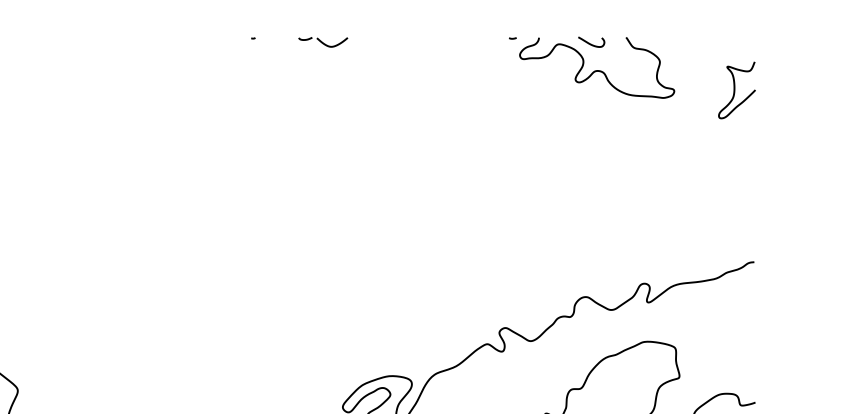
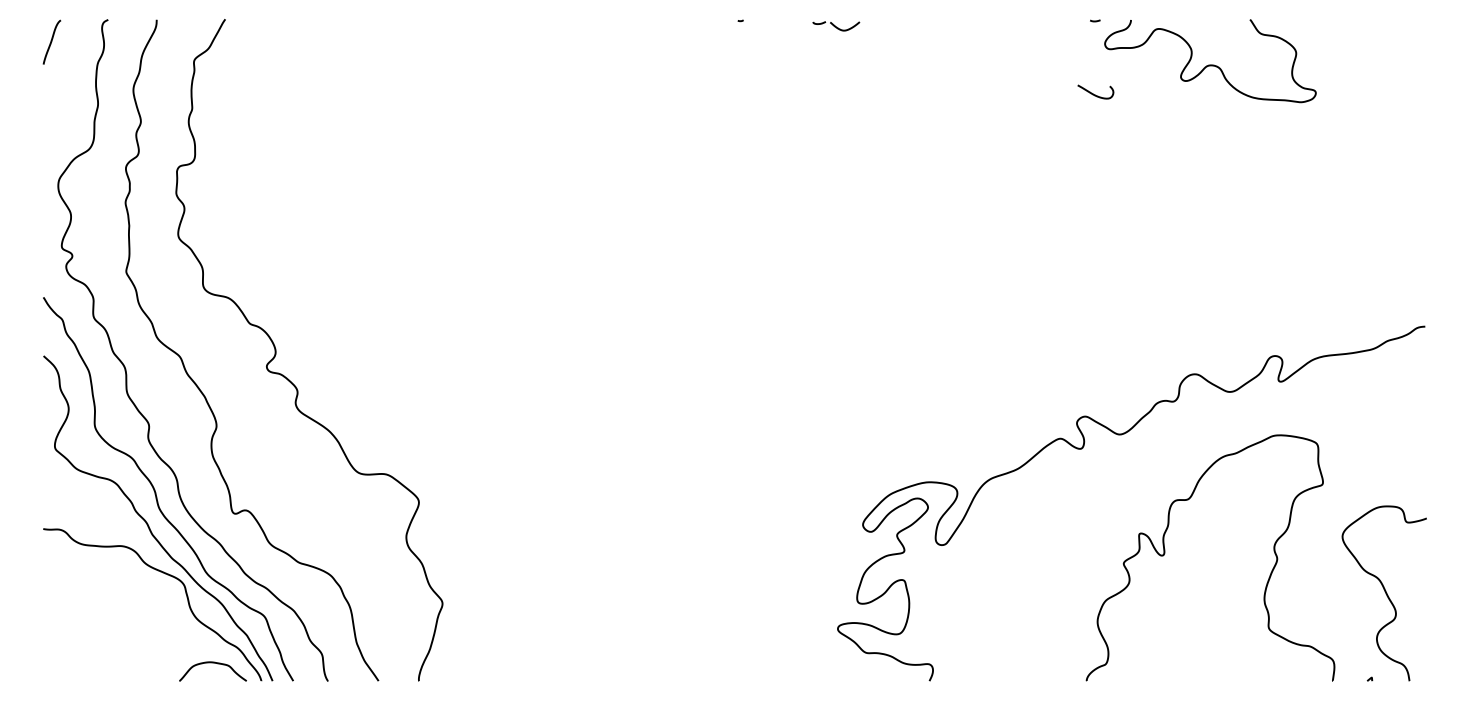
part: (323, 42) -> (836, 26), size x0.7
curve: (589, 43) -> (1093, 93), moved
curve: (734, 90) -> (1398, 91), removed

